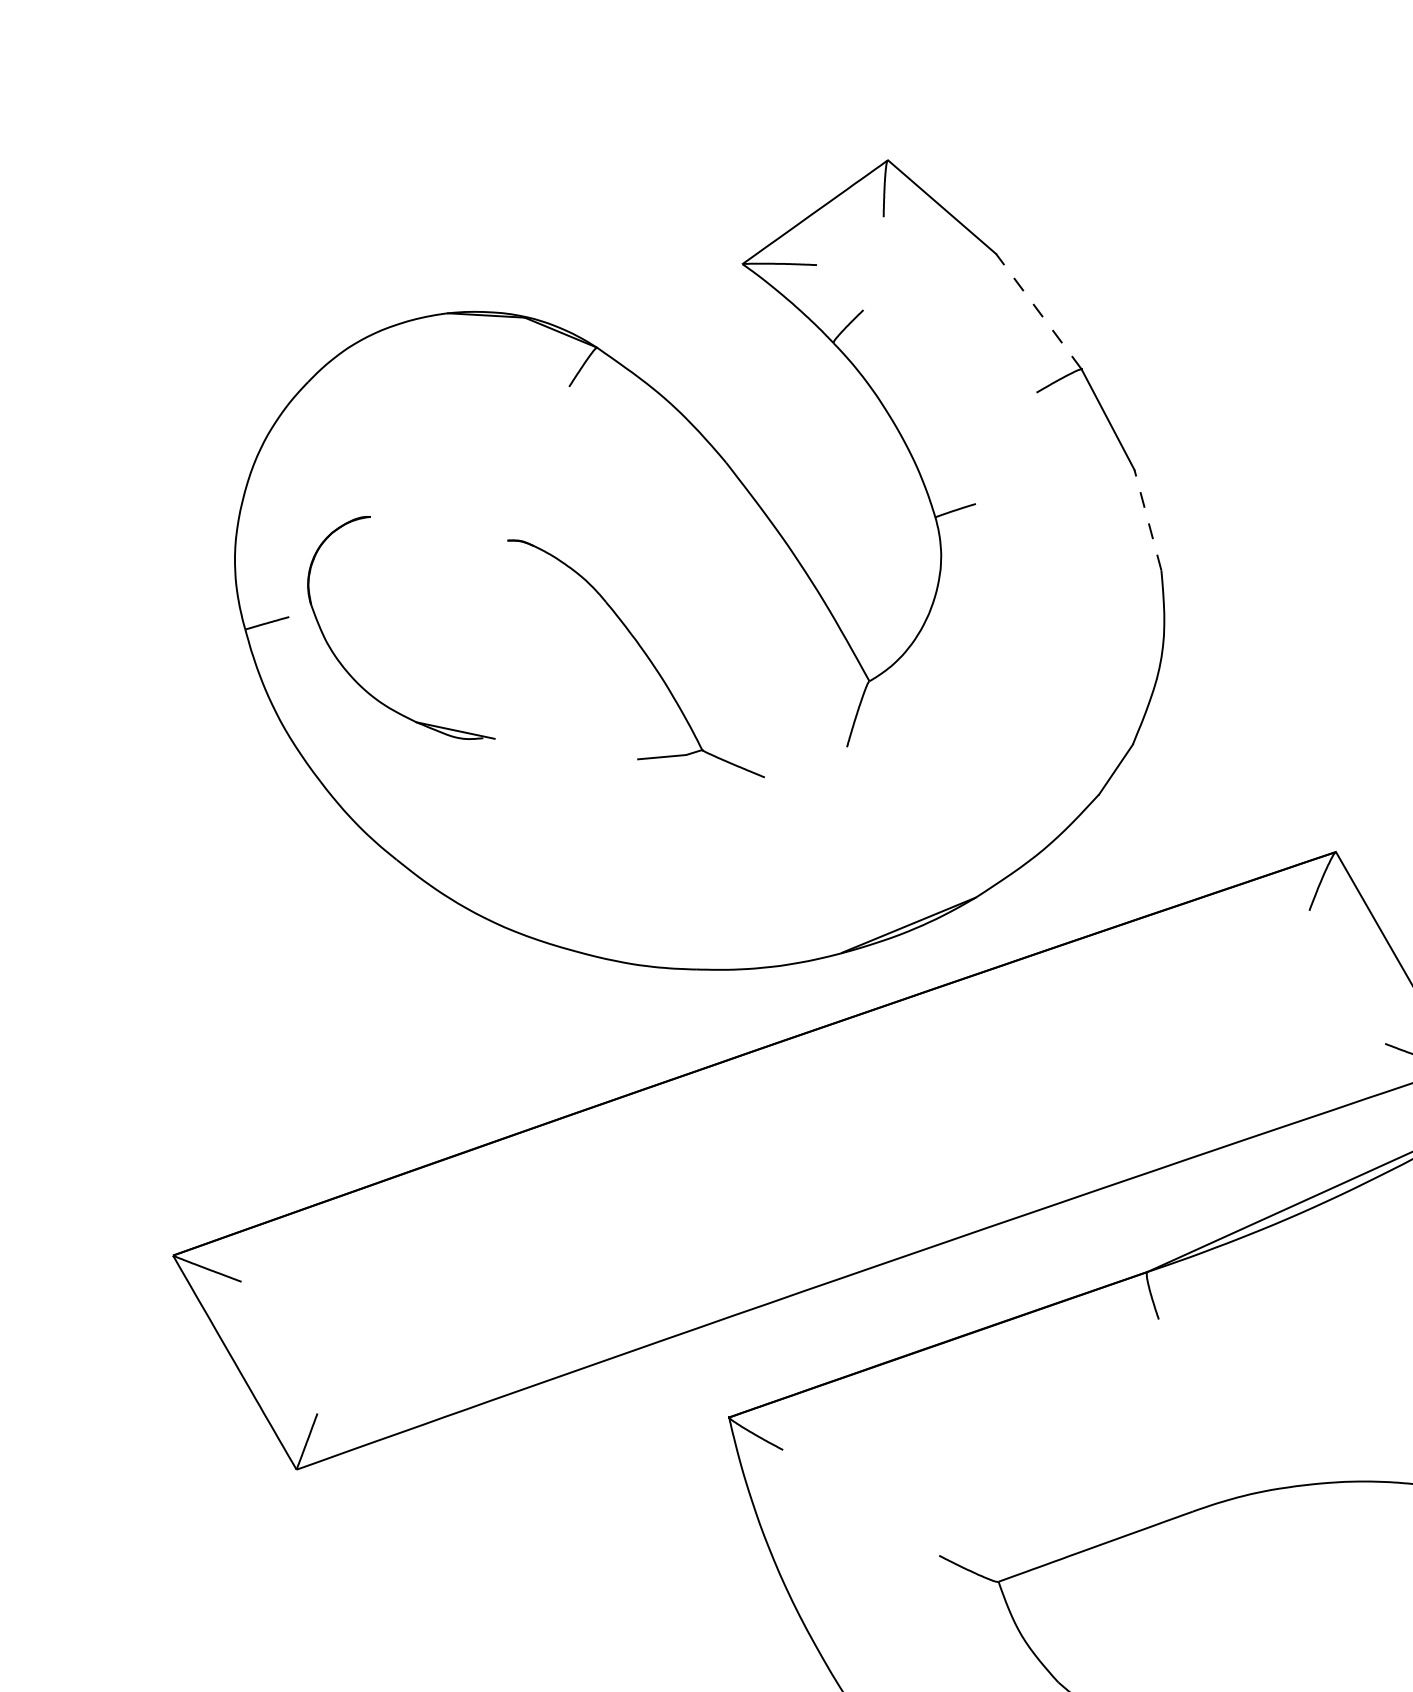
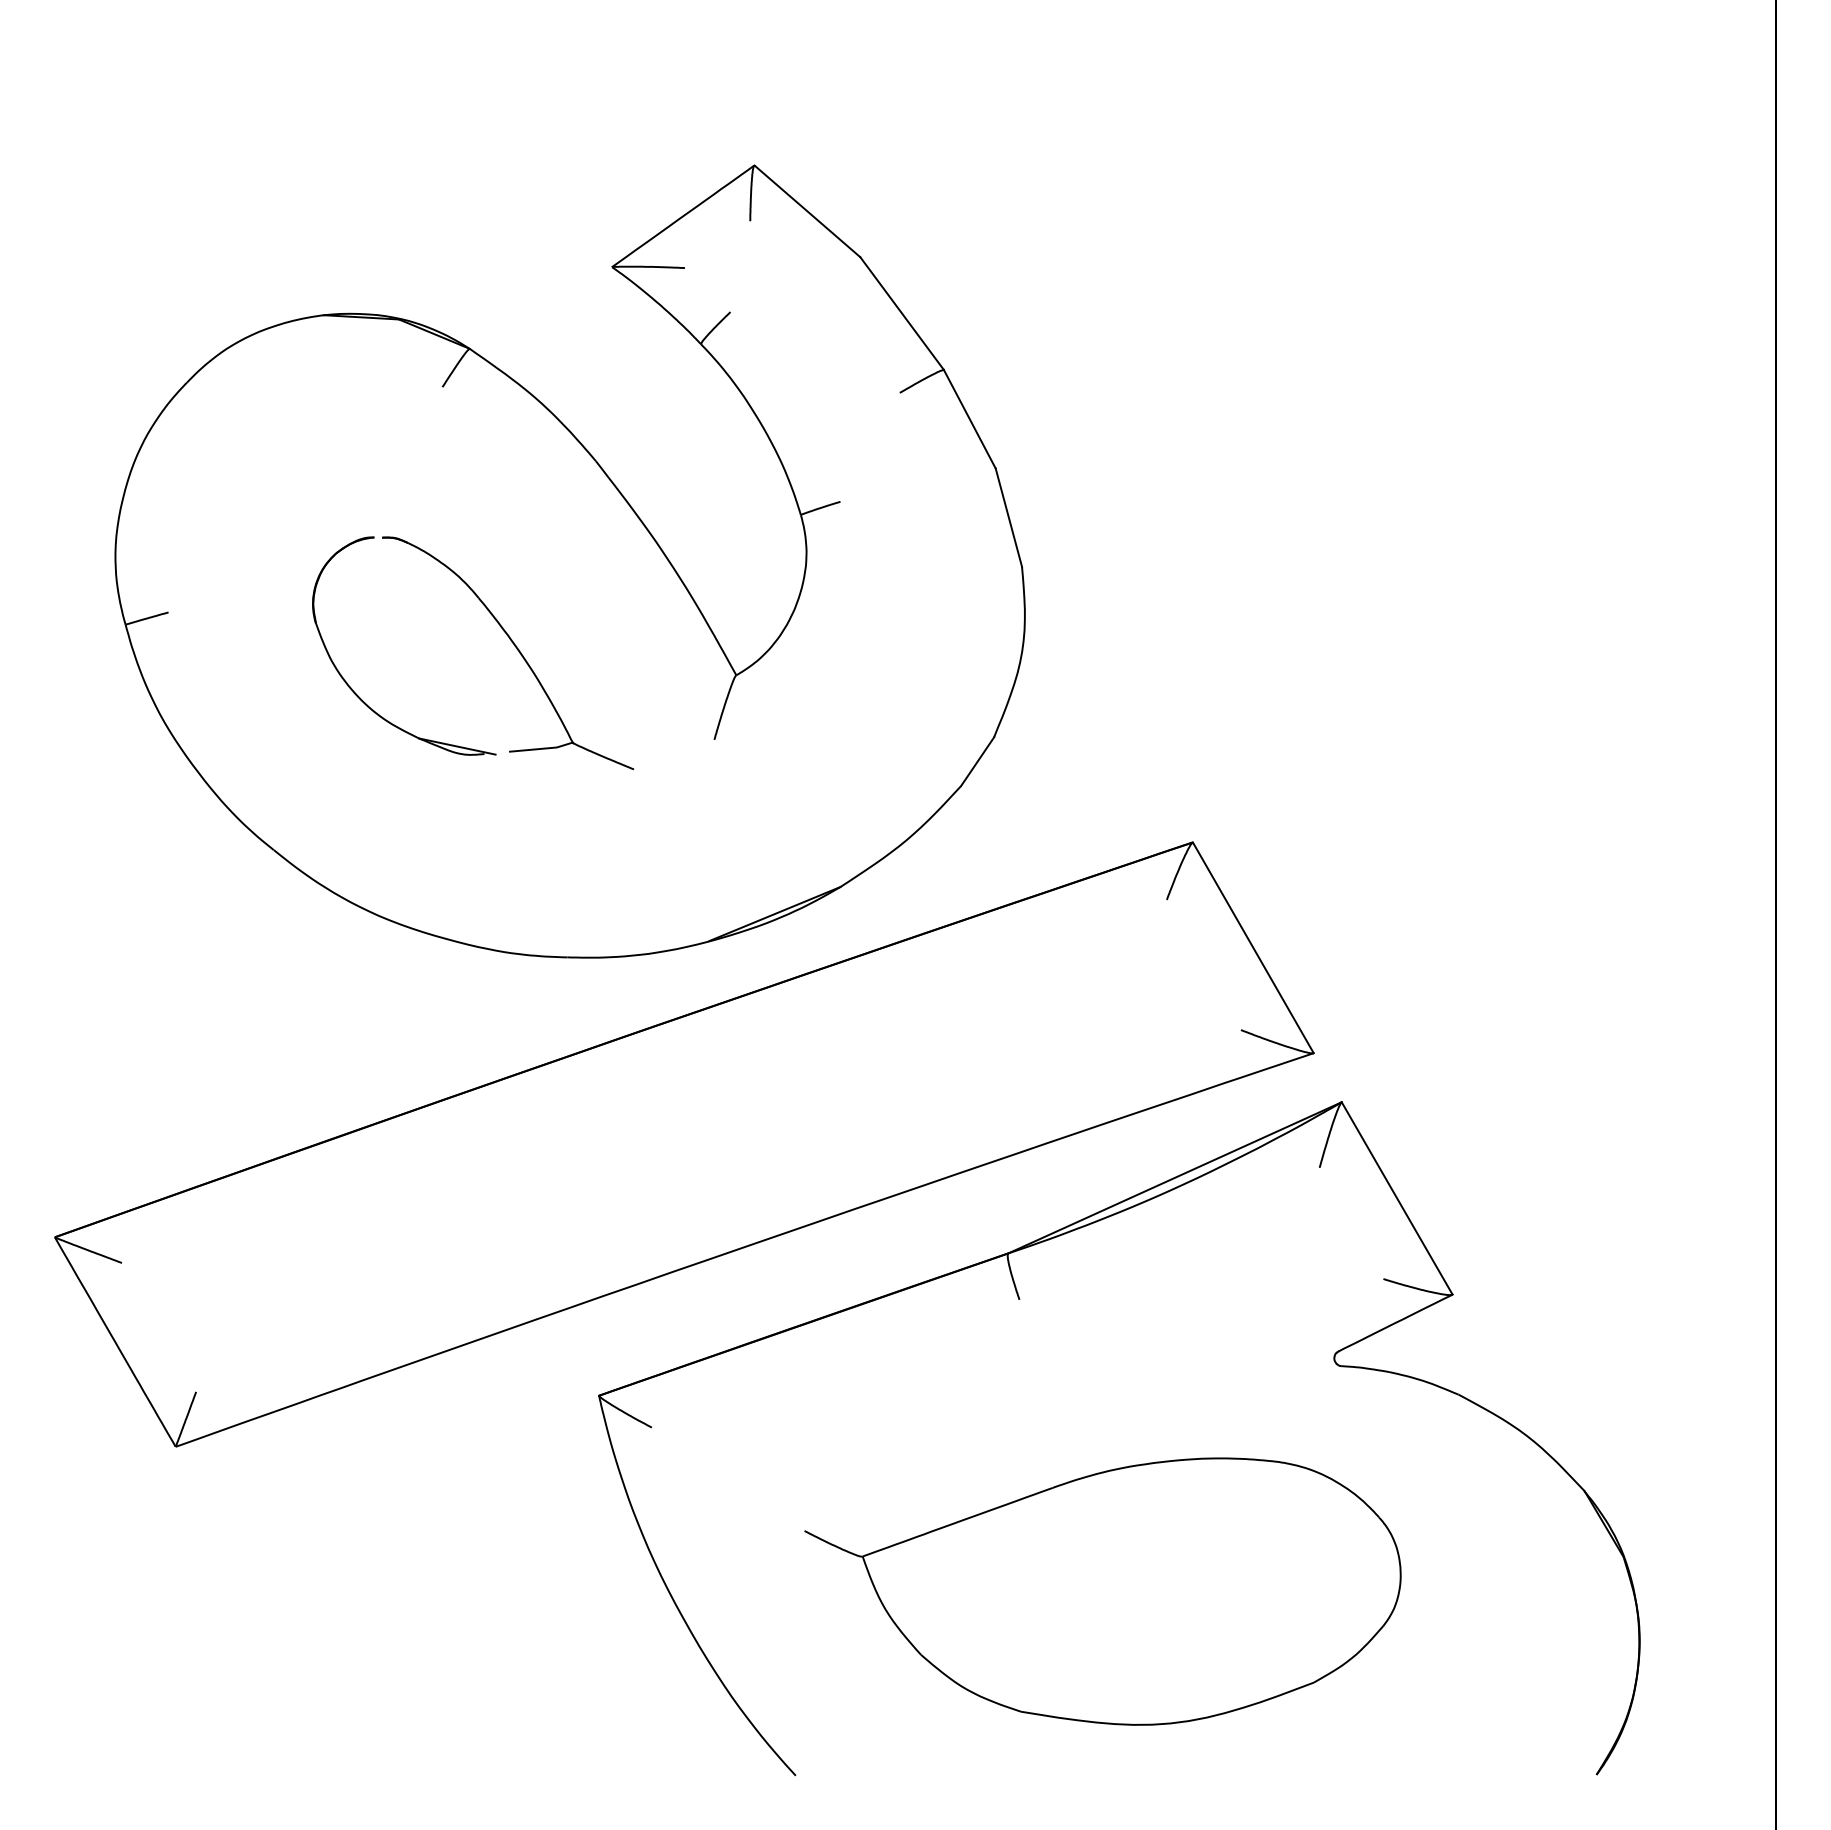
line: (1038, 311) -> (901, 313), dashed -> solid
line: (1147, 520) -> (1008, 517), dashed -> solid
part: (348, 671) -> (352, 688), moved

